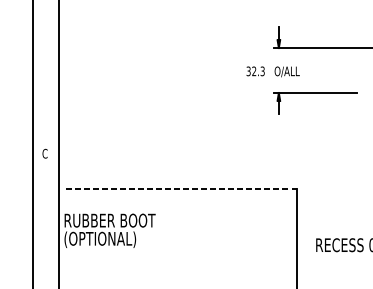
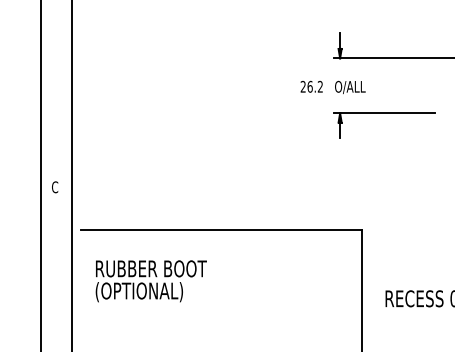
text: (255, 71) -> (311, 86), 32.3 -> 26.2
line: (181, 189) -> (221, 230), dashed -> solid
text: (109, 231) -> (150, 281), moved

